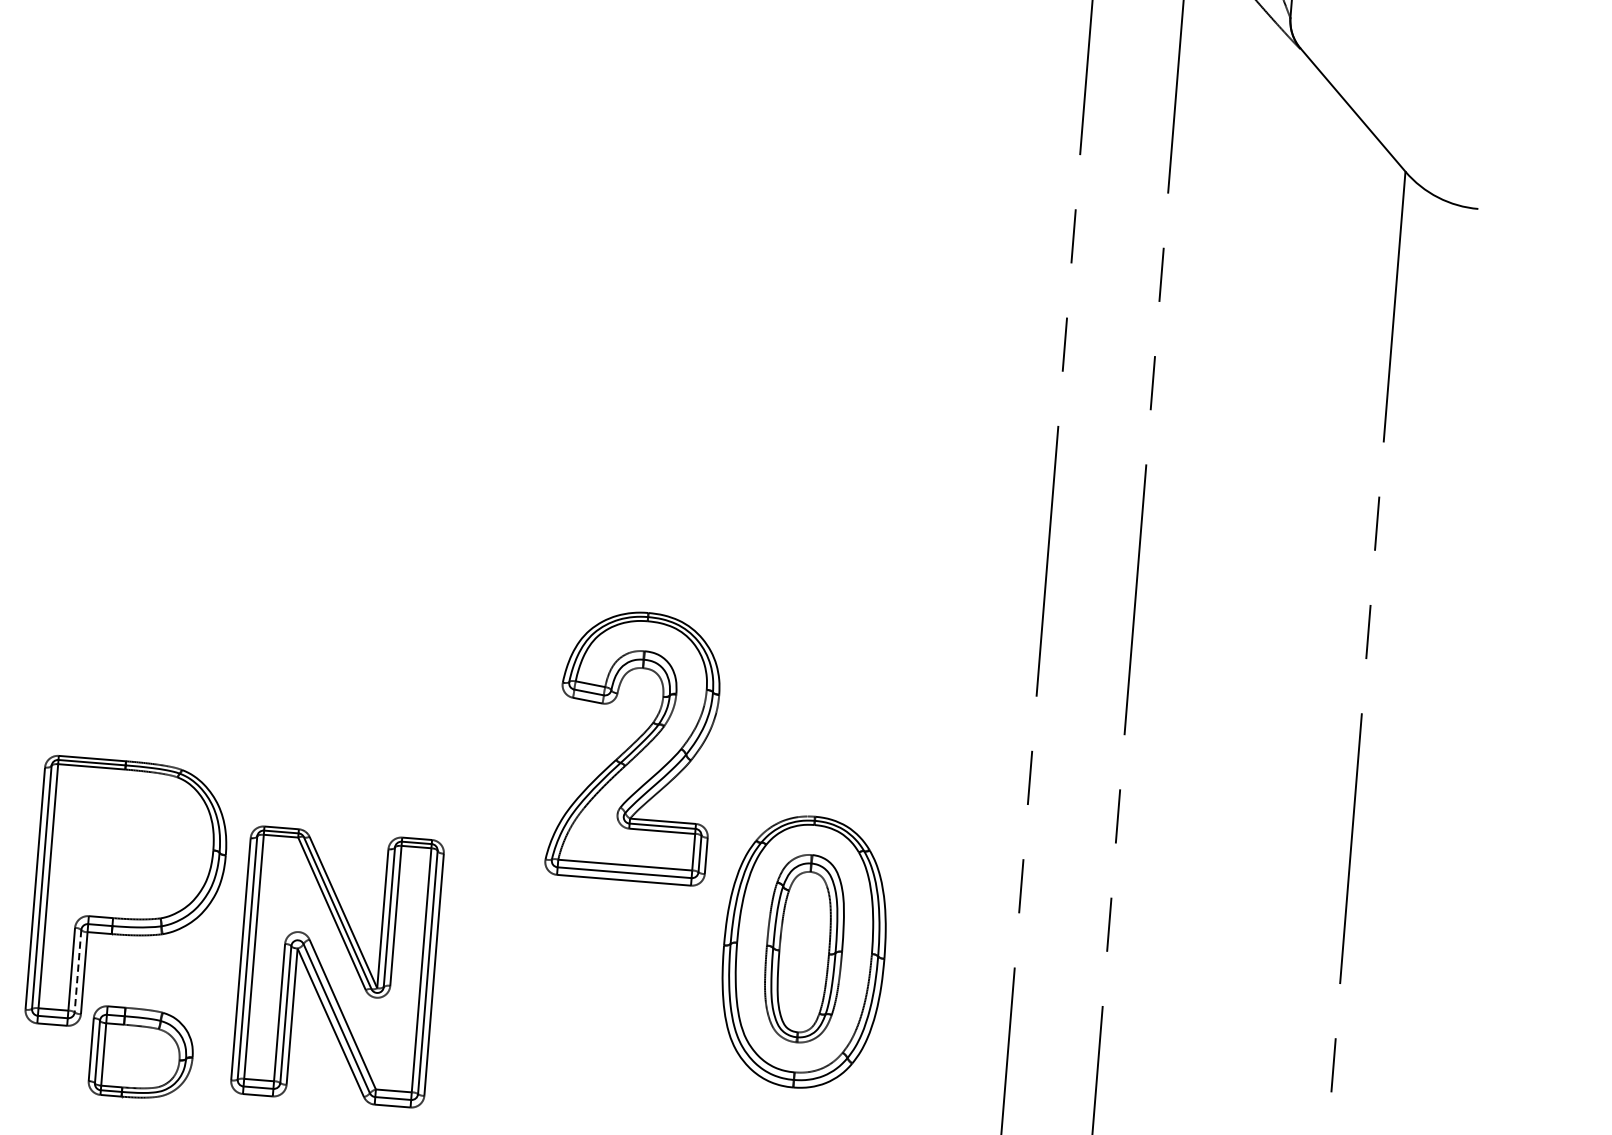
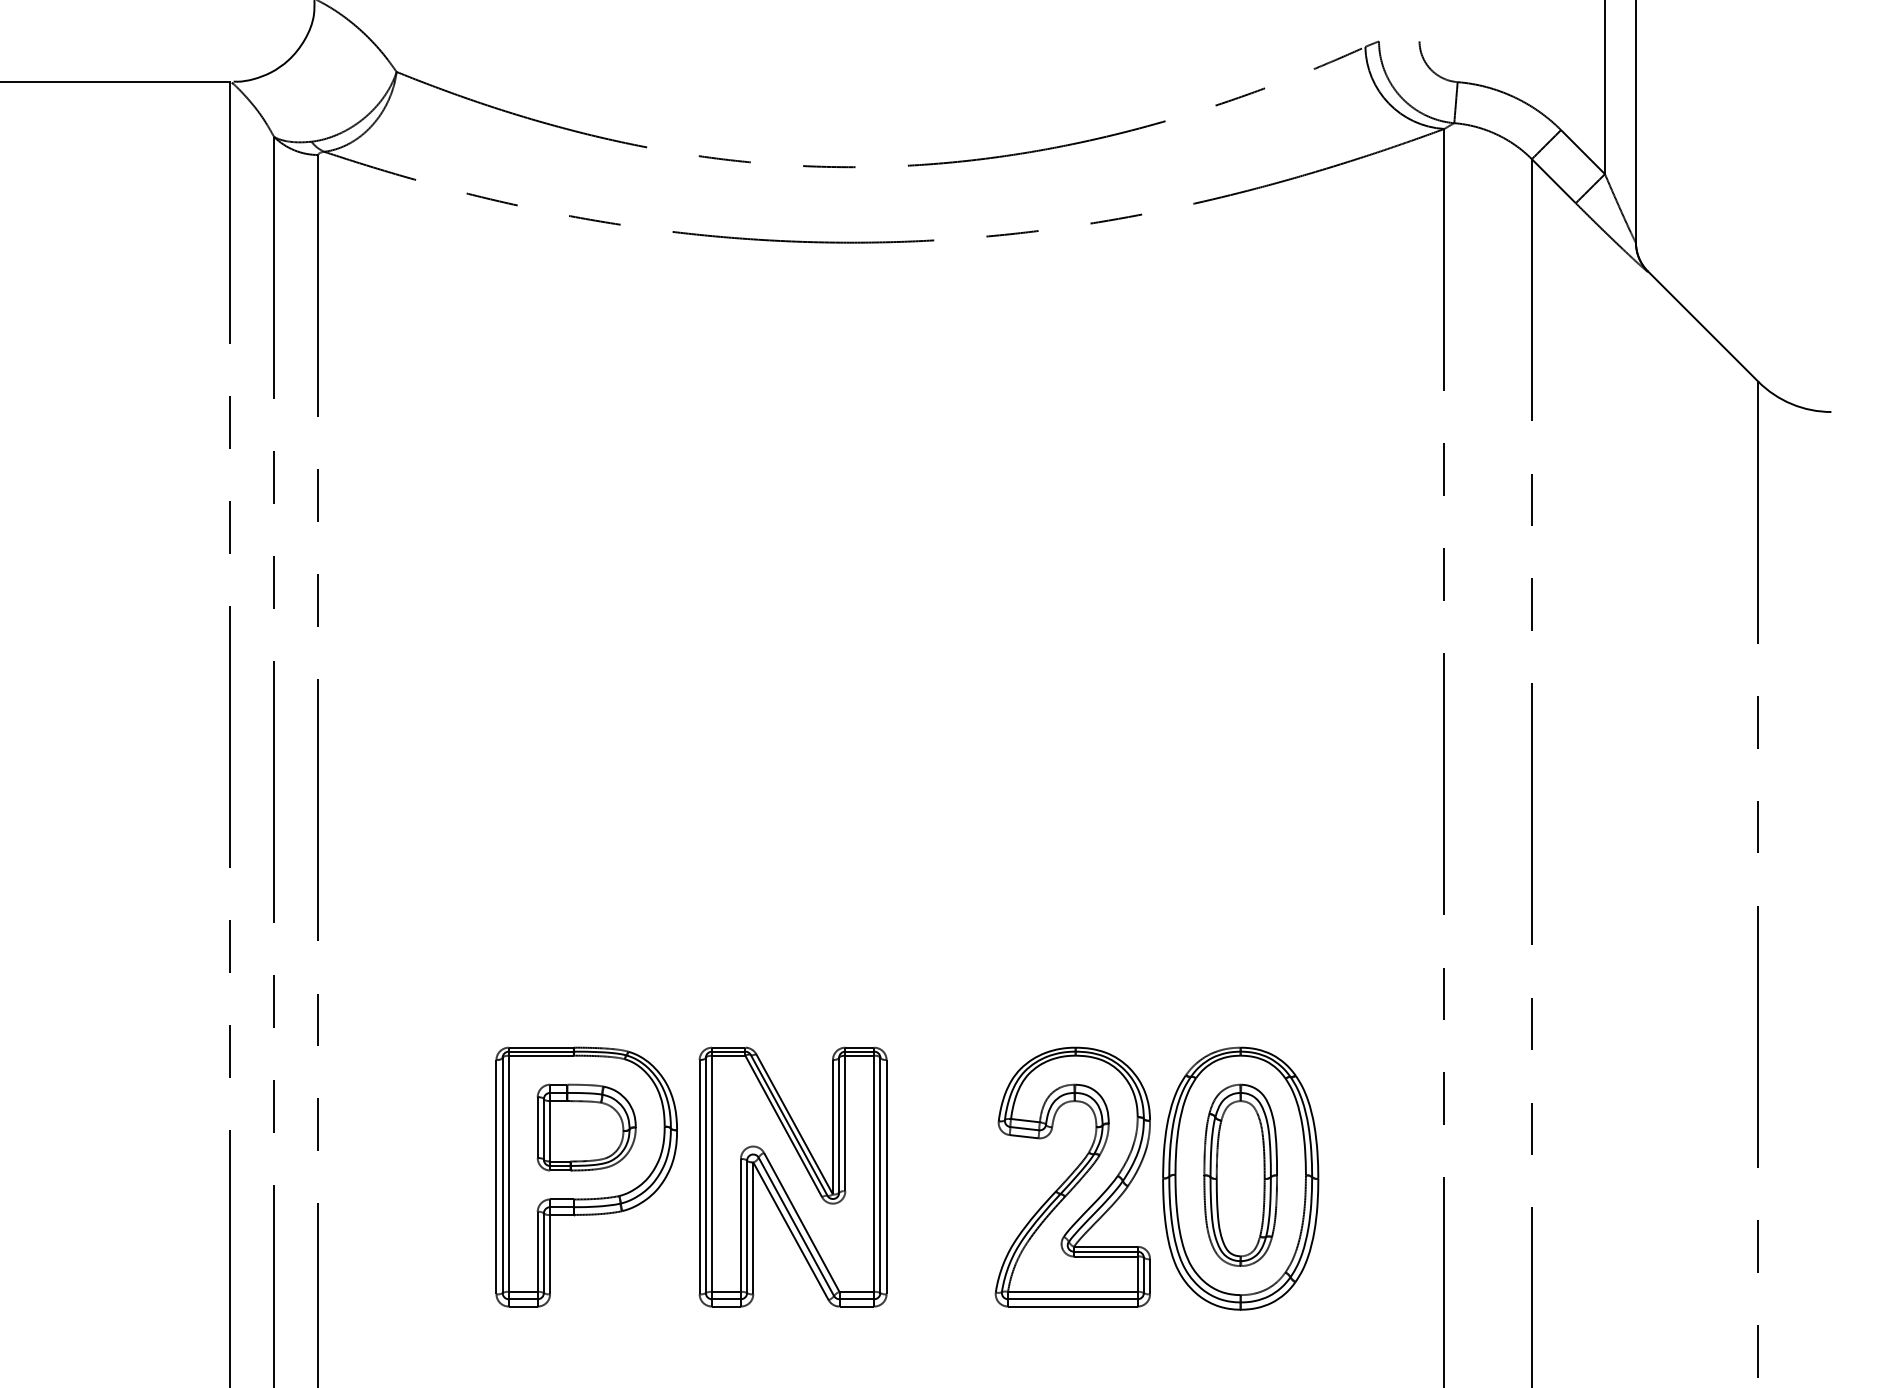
part: (634, 745) -> (1072, 1176), moved
part: (336, 966) -> (792, 1176), moved
line: (77, 971) -> (543, 1253), dashed -> solid
part: (141, 1053) -> (586, 1127), moved

